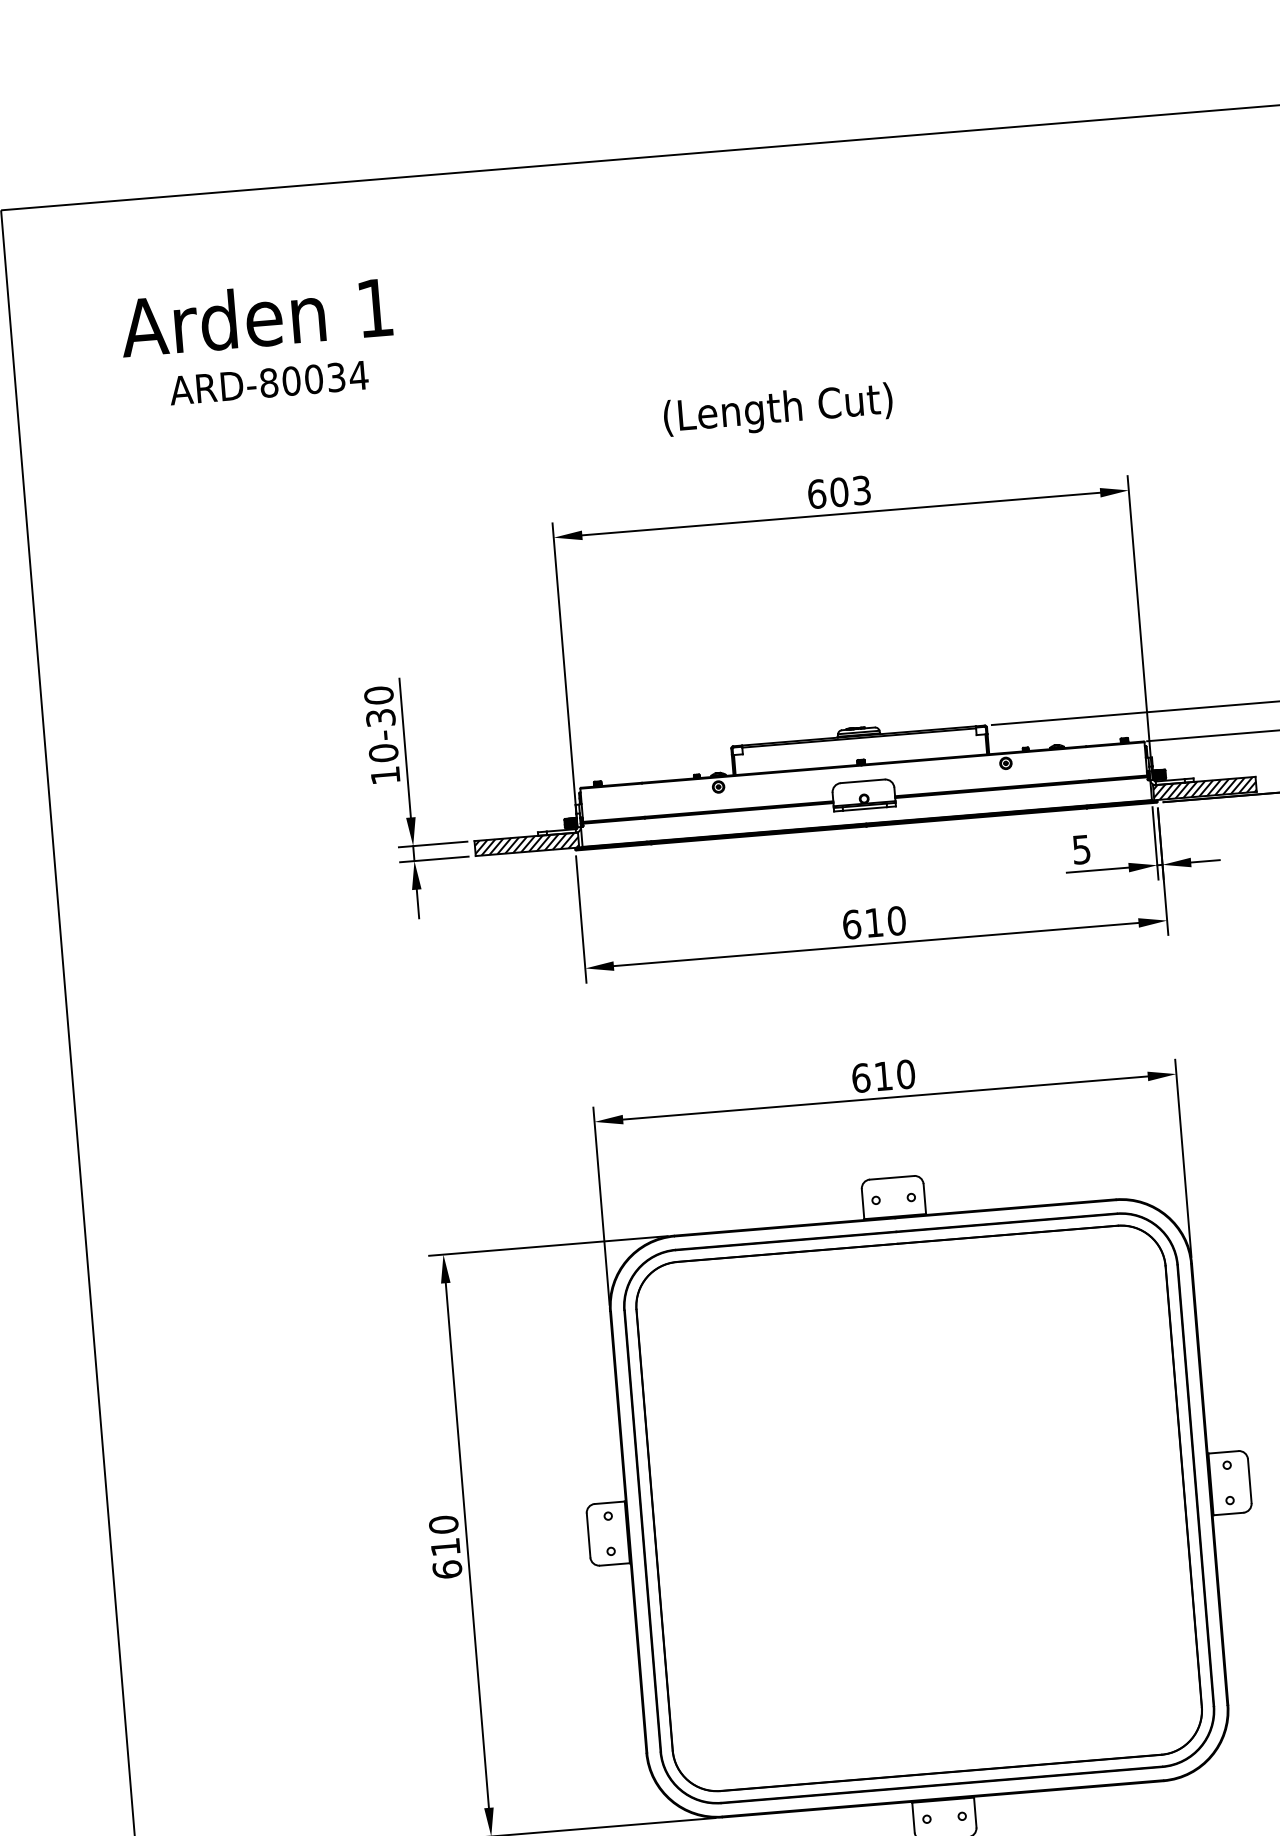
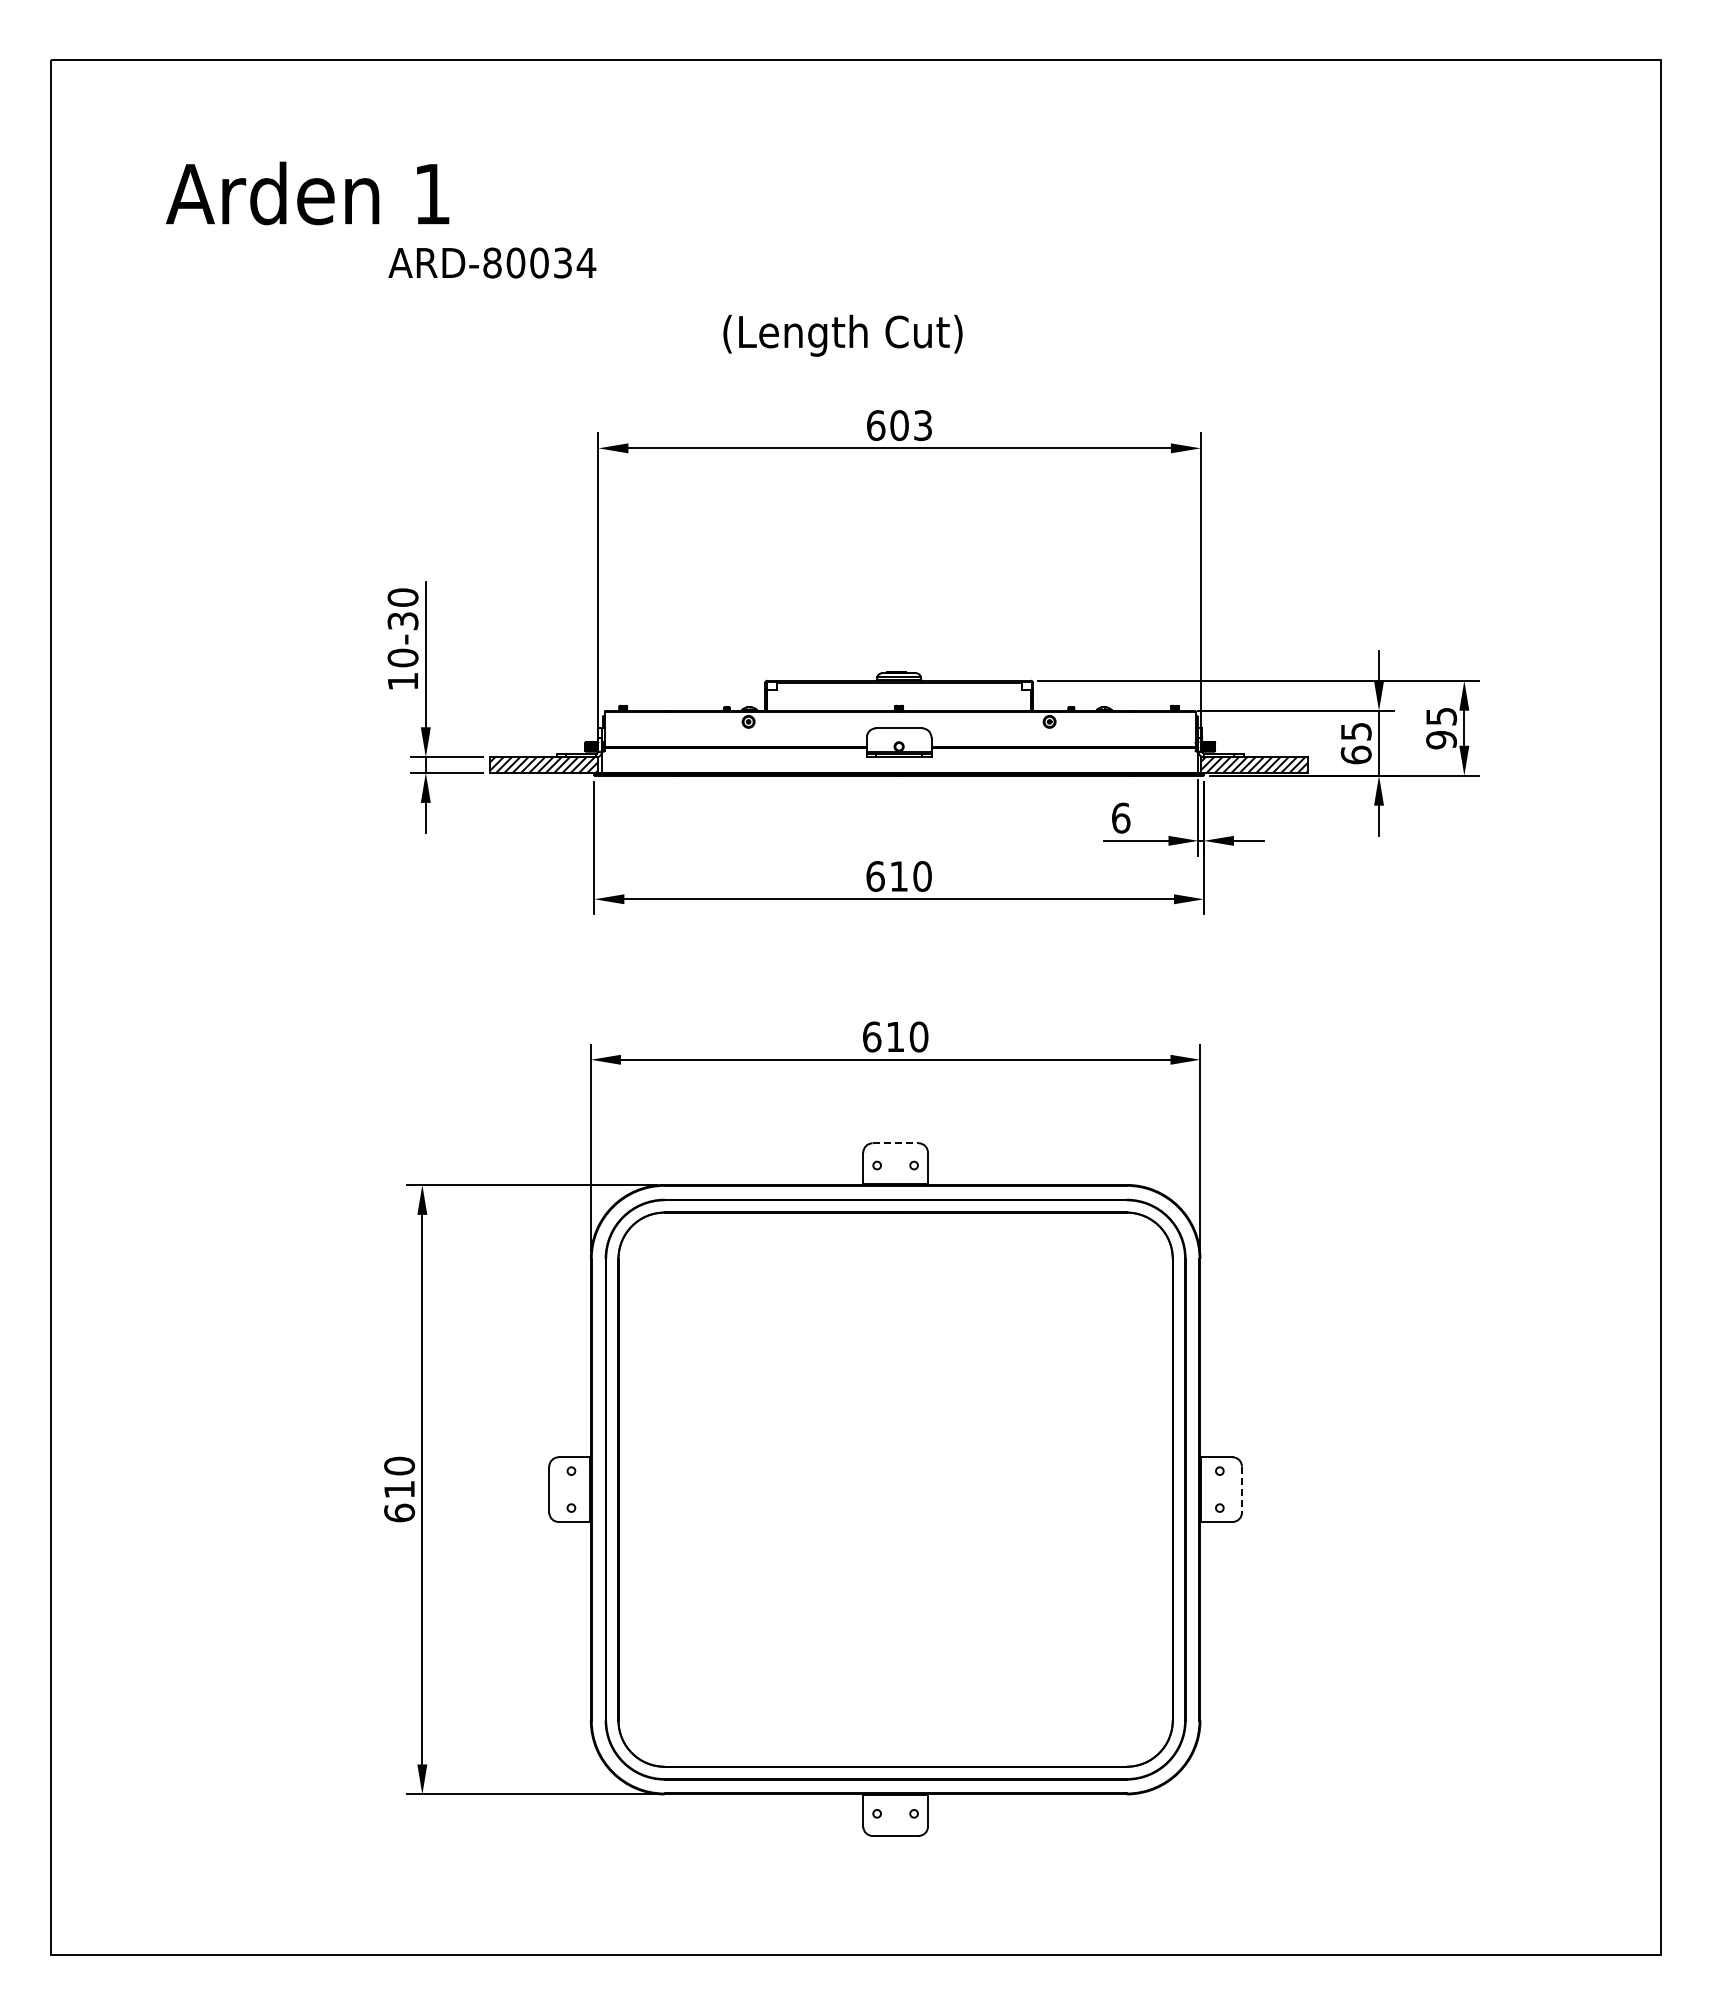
text: (269, 382) -> (492, 262), moved
text: (1082, 849) -> (1121, 817), 5 -> 6
line: (892, 1177) -> (896, 1143), solid -> dashed
line: (1250, 1481) -> (1242, 1490), solid -> dashed

